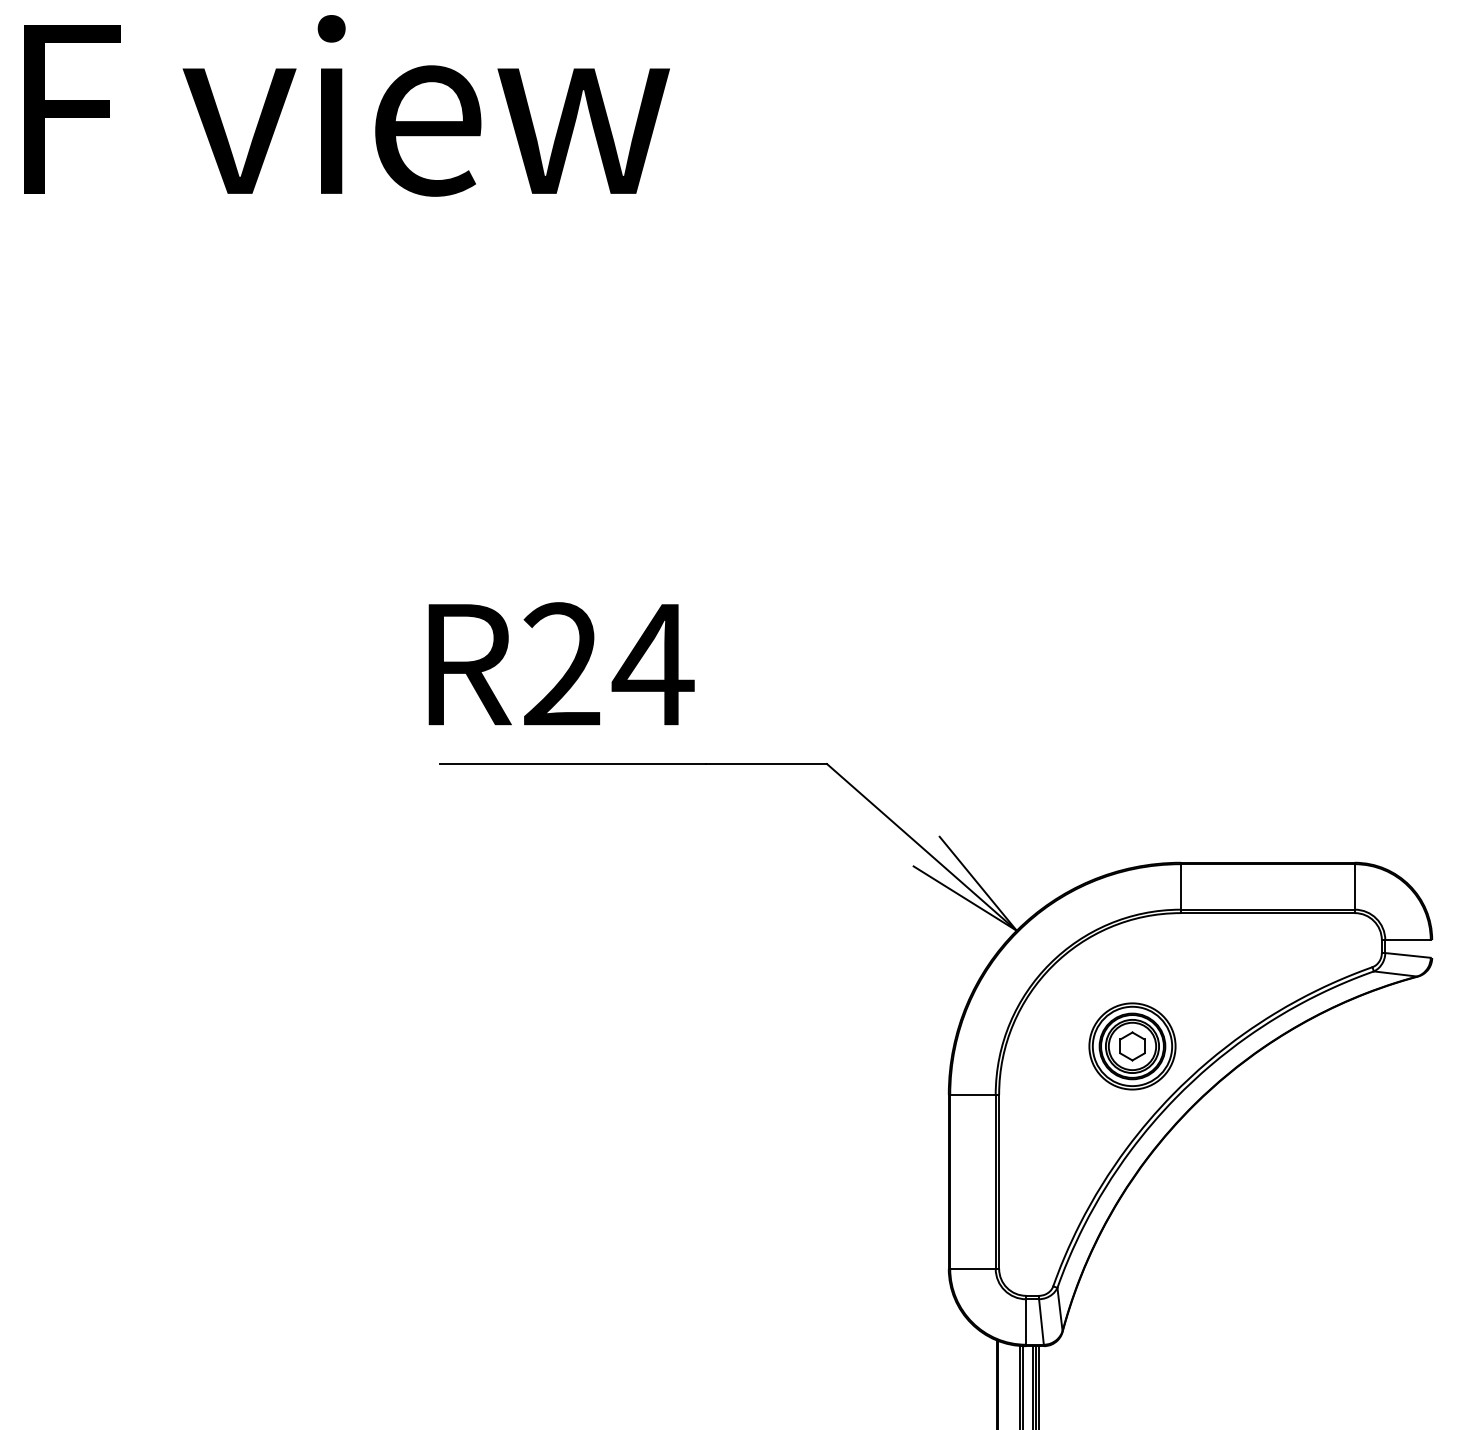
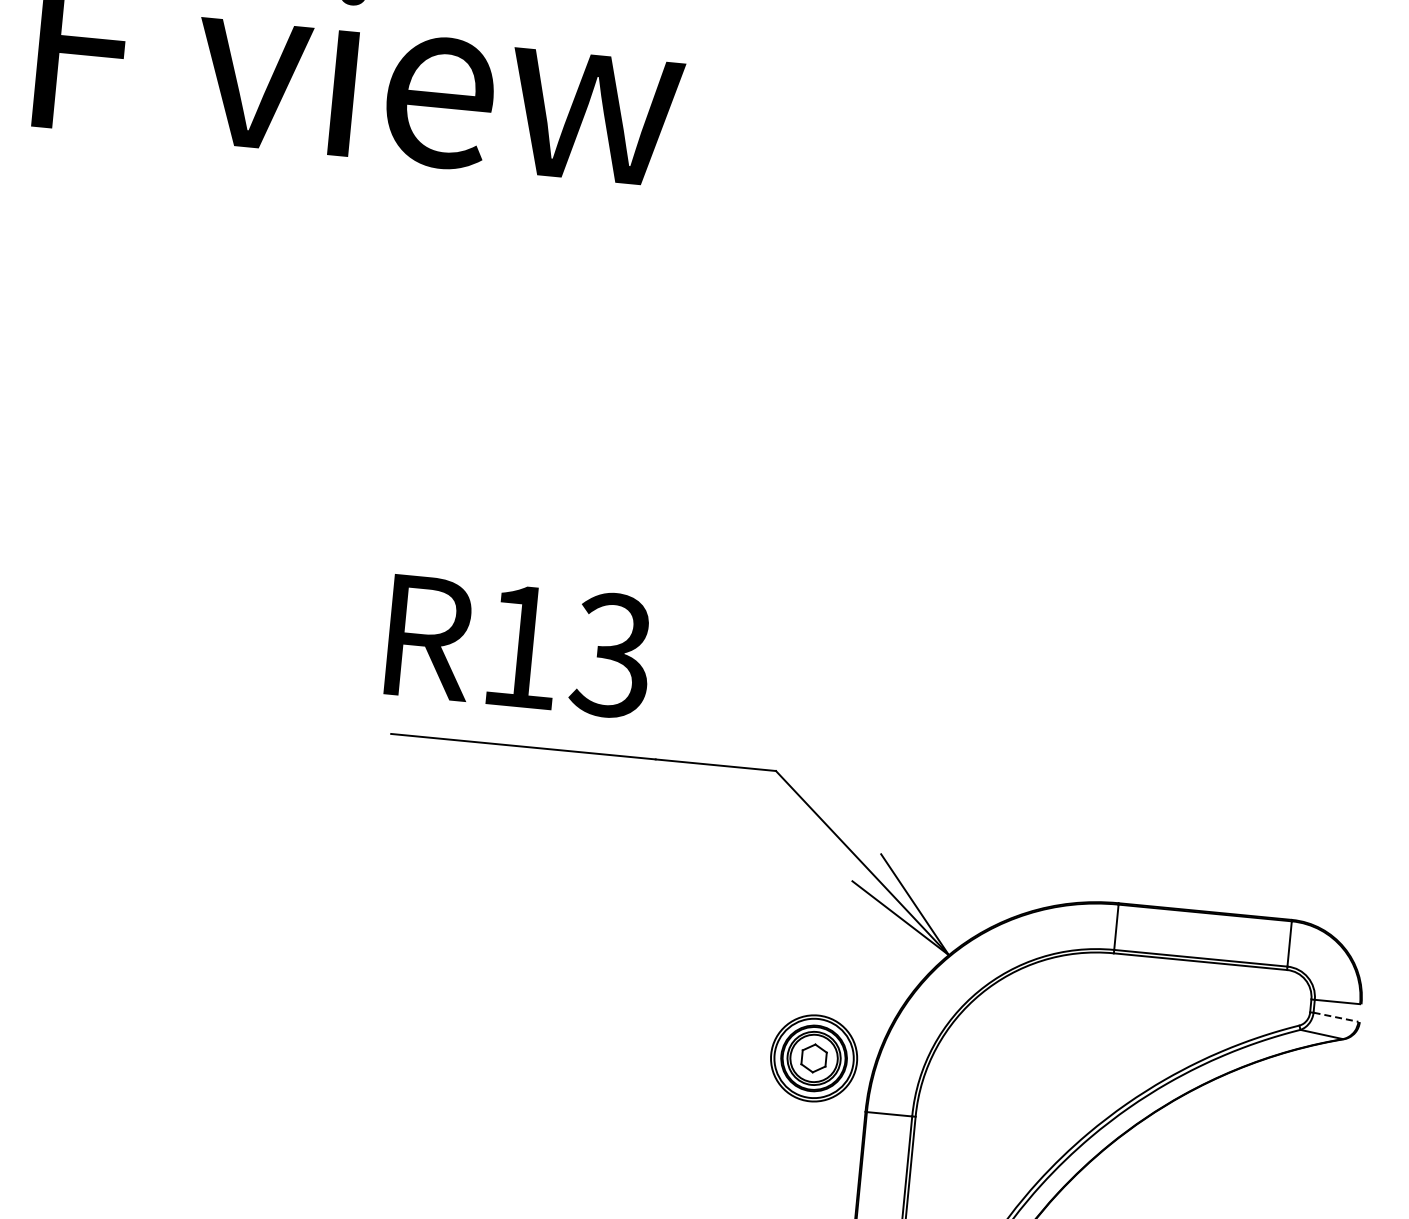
text: (608, 664) -> (568, 651), R24 -> R13
line: (1408, 955) -> (1336, 1017), solid -> dashed
part: (1132, 1046) -> (814, 1058), moved

